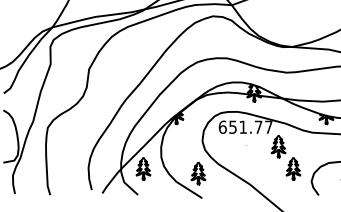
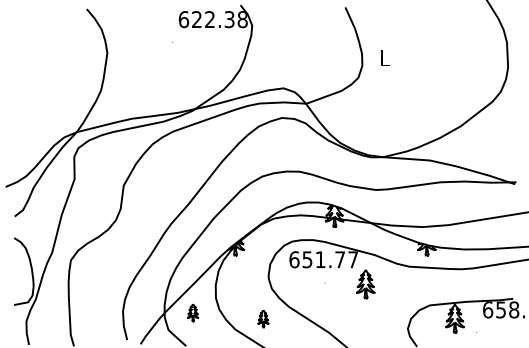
part: (142, 168) -> (192, 312), size x0.6
part: (293, 168) -> (384, 312), removed
part: (198, 173) -> (263, 318), size x0.6

